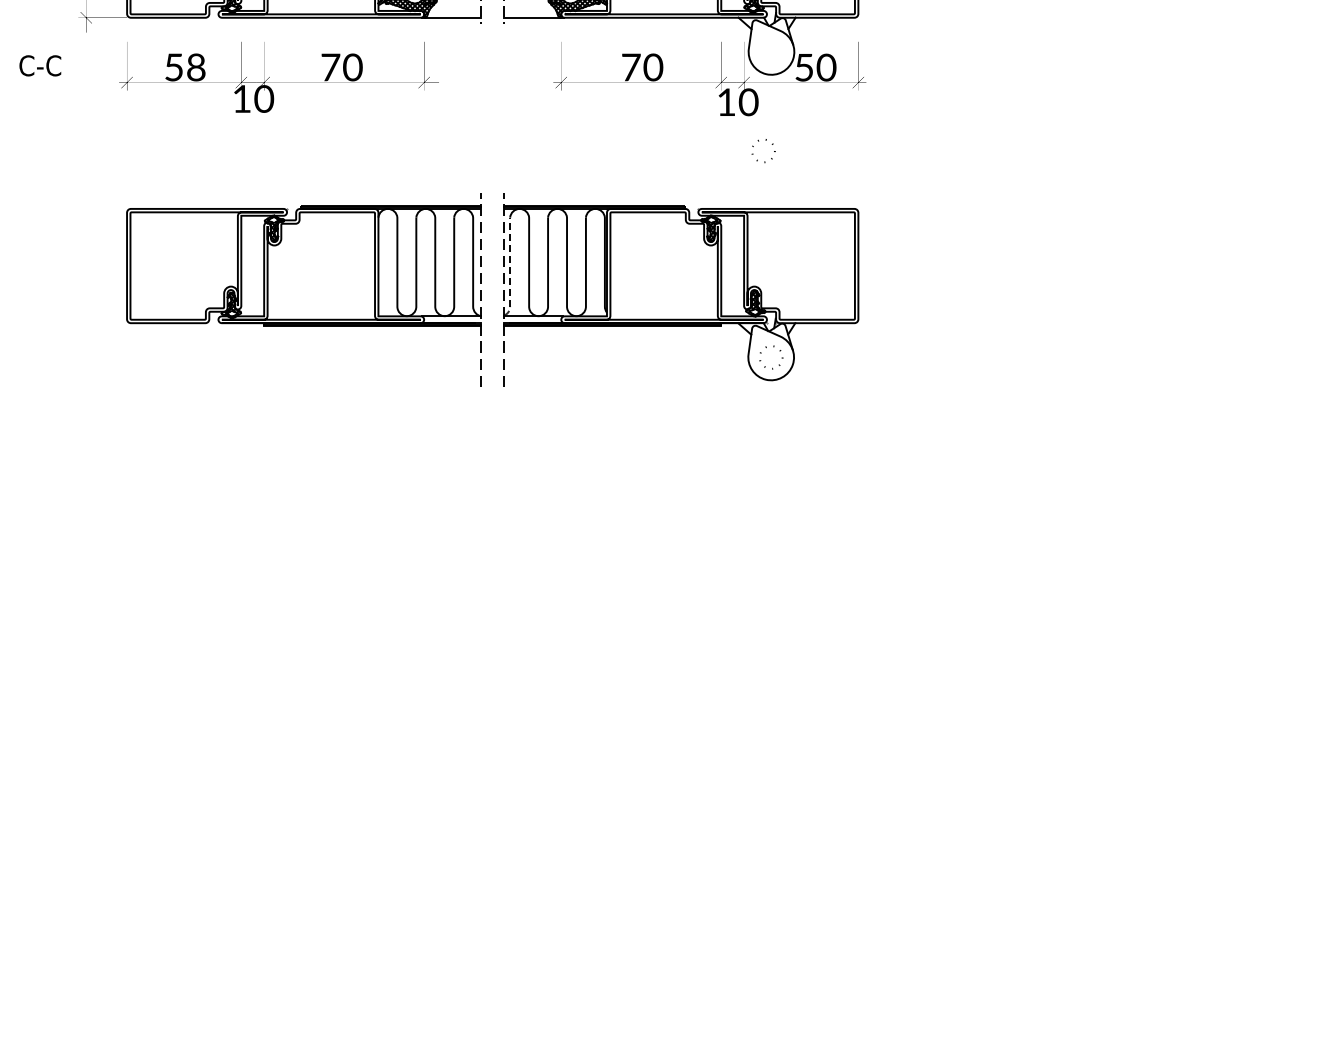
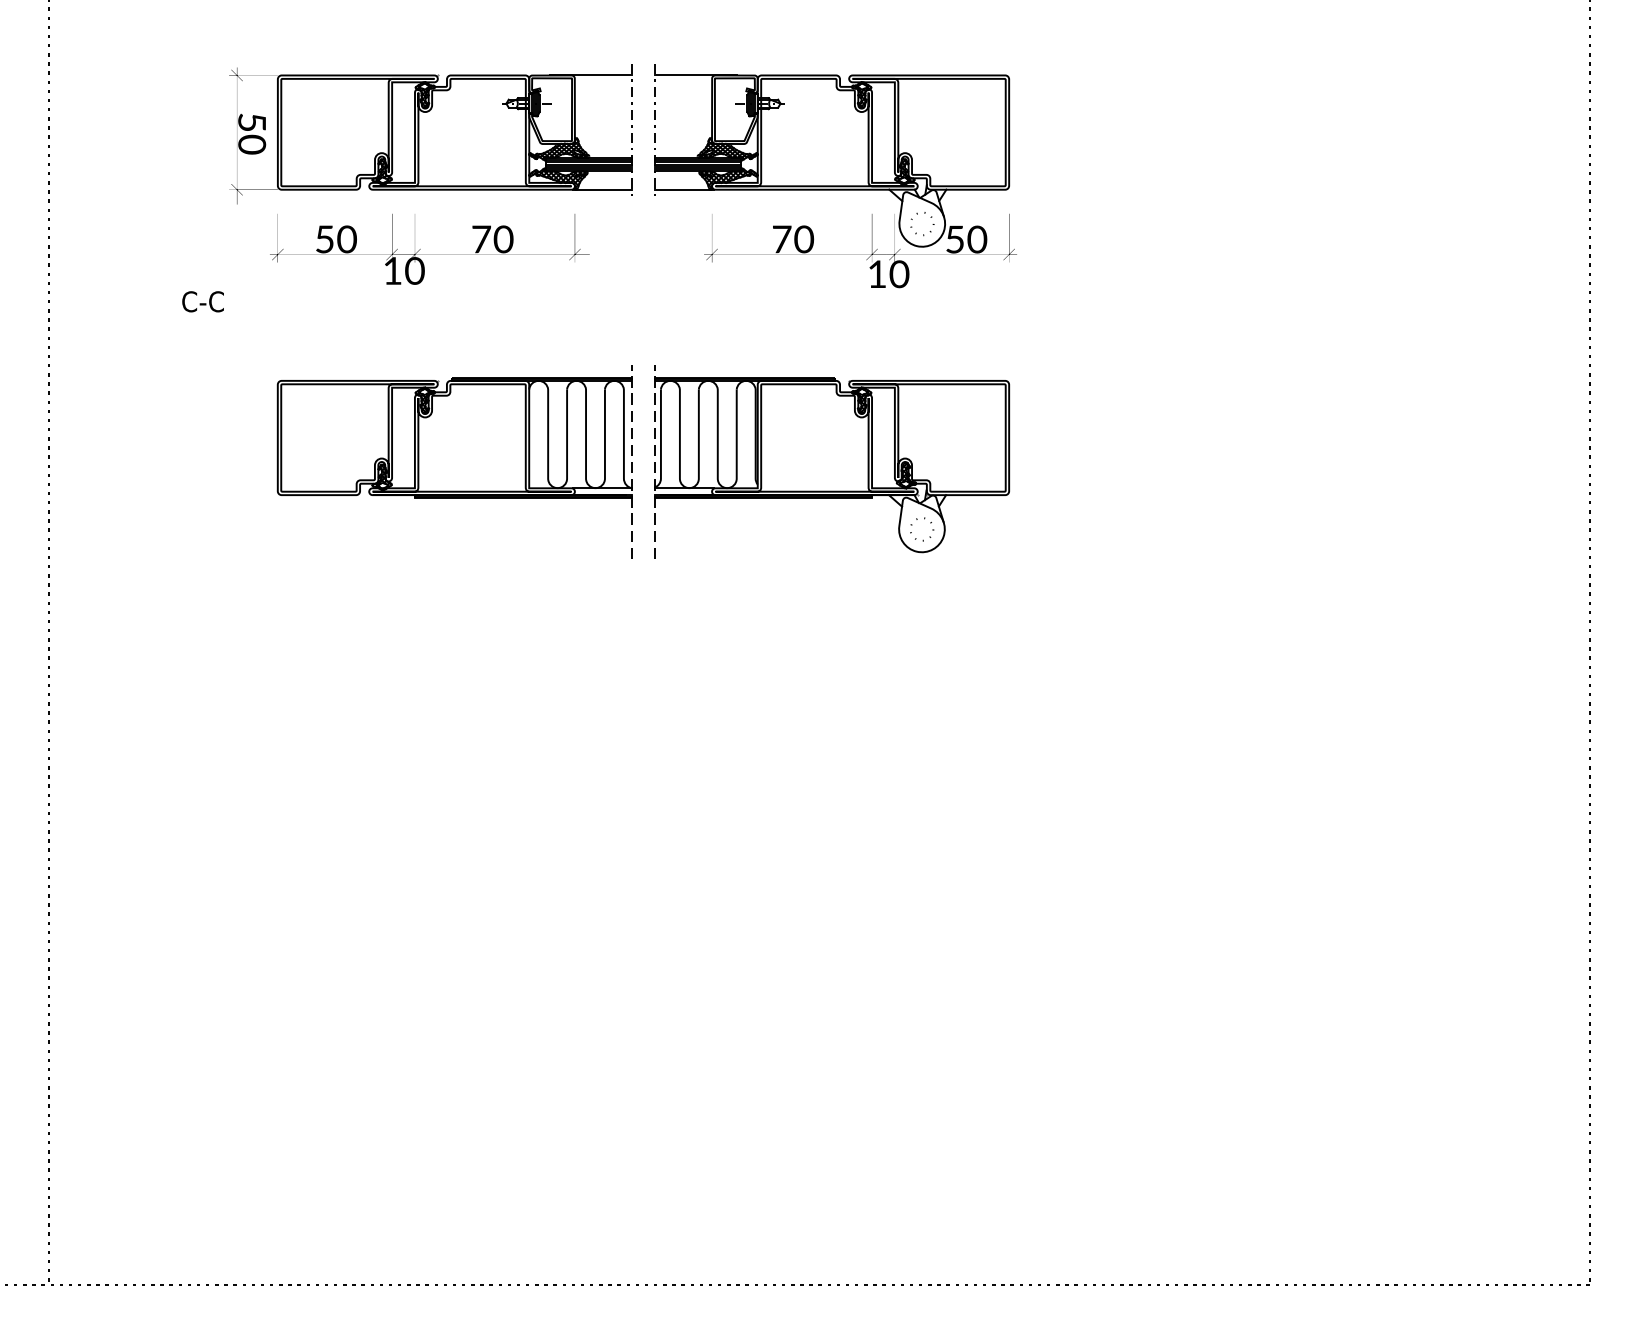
text: (39, 65) -> (202, 301), moved
text: (195, 67) -> (346, 239), 58 -> 50
circle: (763, 151) -> (922, 224), moved
line: (509, 270) -> (660, 442), dashed -> solid

